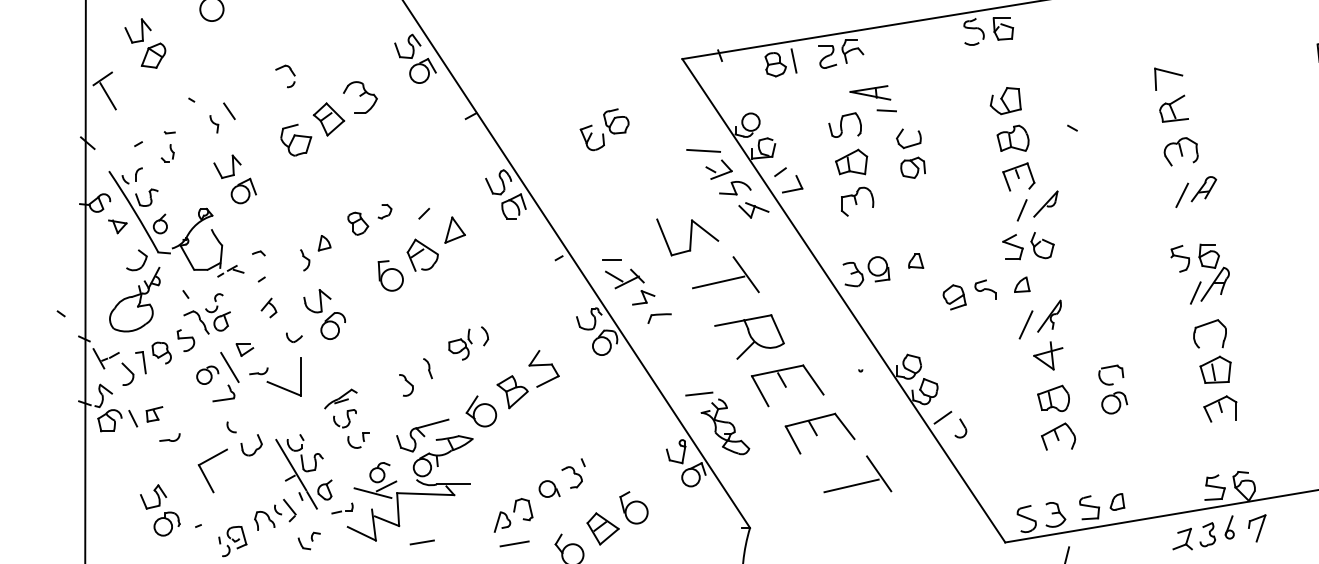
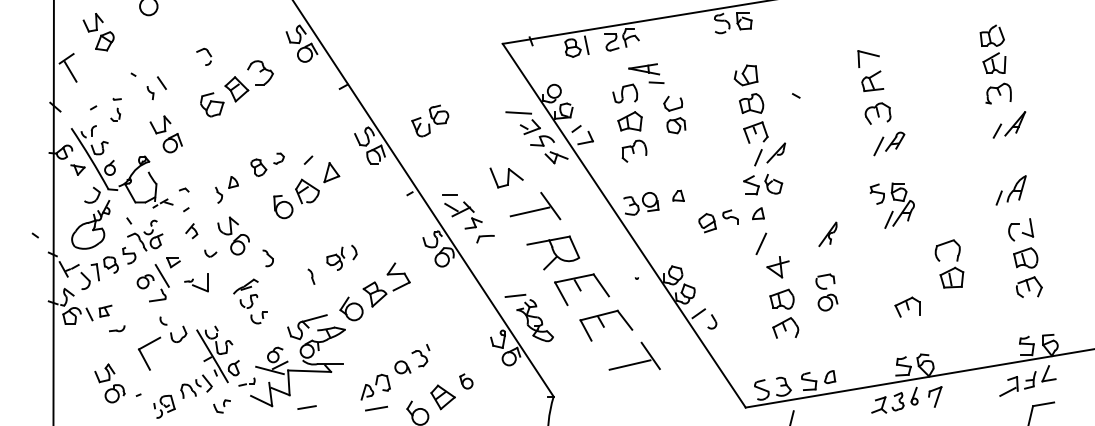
part: (604, 129) -> (430, 120), moved
part: (687, 236) -> (506, 177), size x0.7
part: (1048, 316) -> (827, 234), moved
part: (1212, 350) -> (949, 263), moved
part: (275, 376) -> (196, 282), size x0.6
part: (405, 385) -> (267, 258), moved
part: (347, 418) -> (250, 301), moved
part: (634, 507) -> (466, 381), size x0.6

